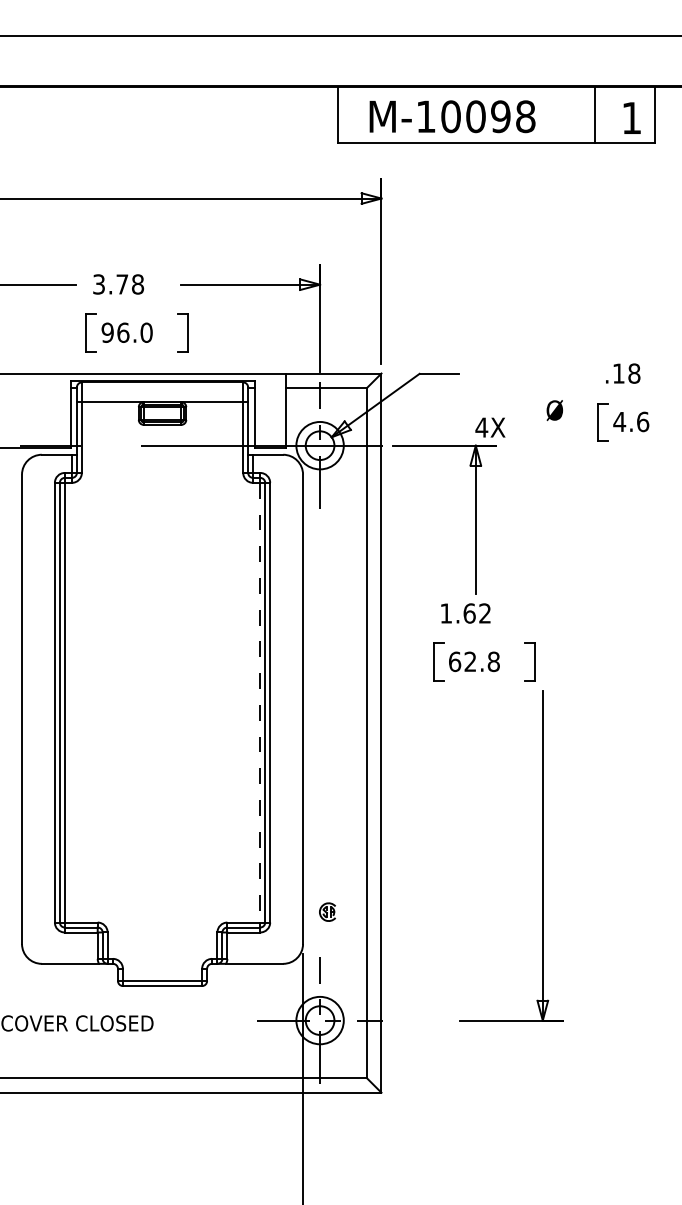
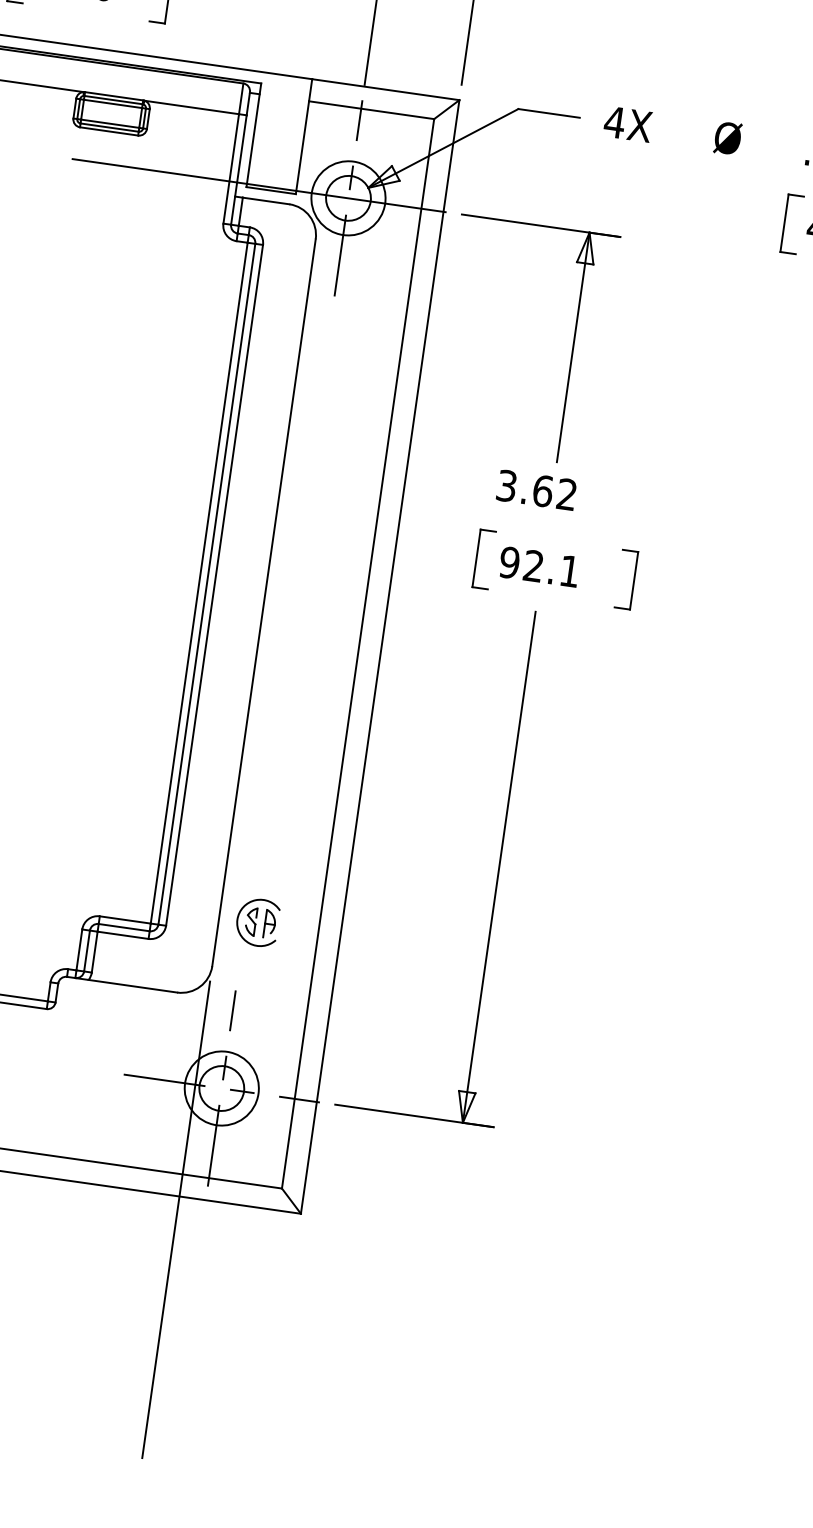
text: (554, 410) -> (727, 138), moved
text: (490, 427) -> (628, 124), moved
text: (446, 613) -> (507, 486), 1.62 -> 3.62
text: (473, 661) -> (538, 566), 62.8 -> 92.1
line: (260, 702) -> (199, 582), dashed -> solid
part: (542, 855) -> (498, 867), moved
part: (327, 911) -> (257, 921), size x1.67

